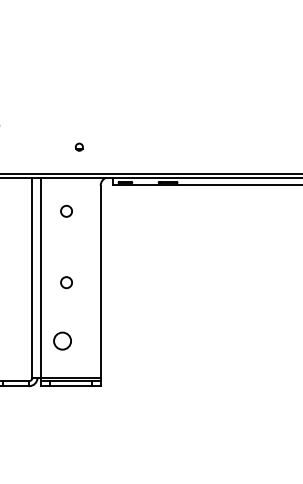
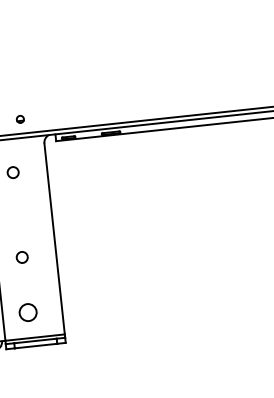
part: (78, 146) -> (19, 118), moved
circle: (66, 282) -> (22, 257), moved
circle: (62, 340) -> (28, 311), moved

